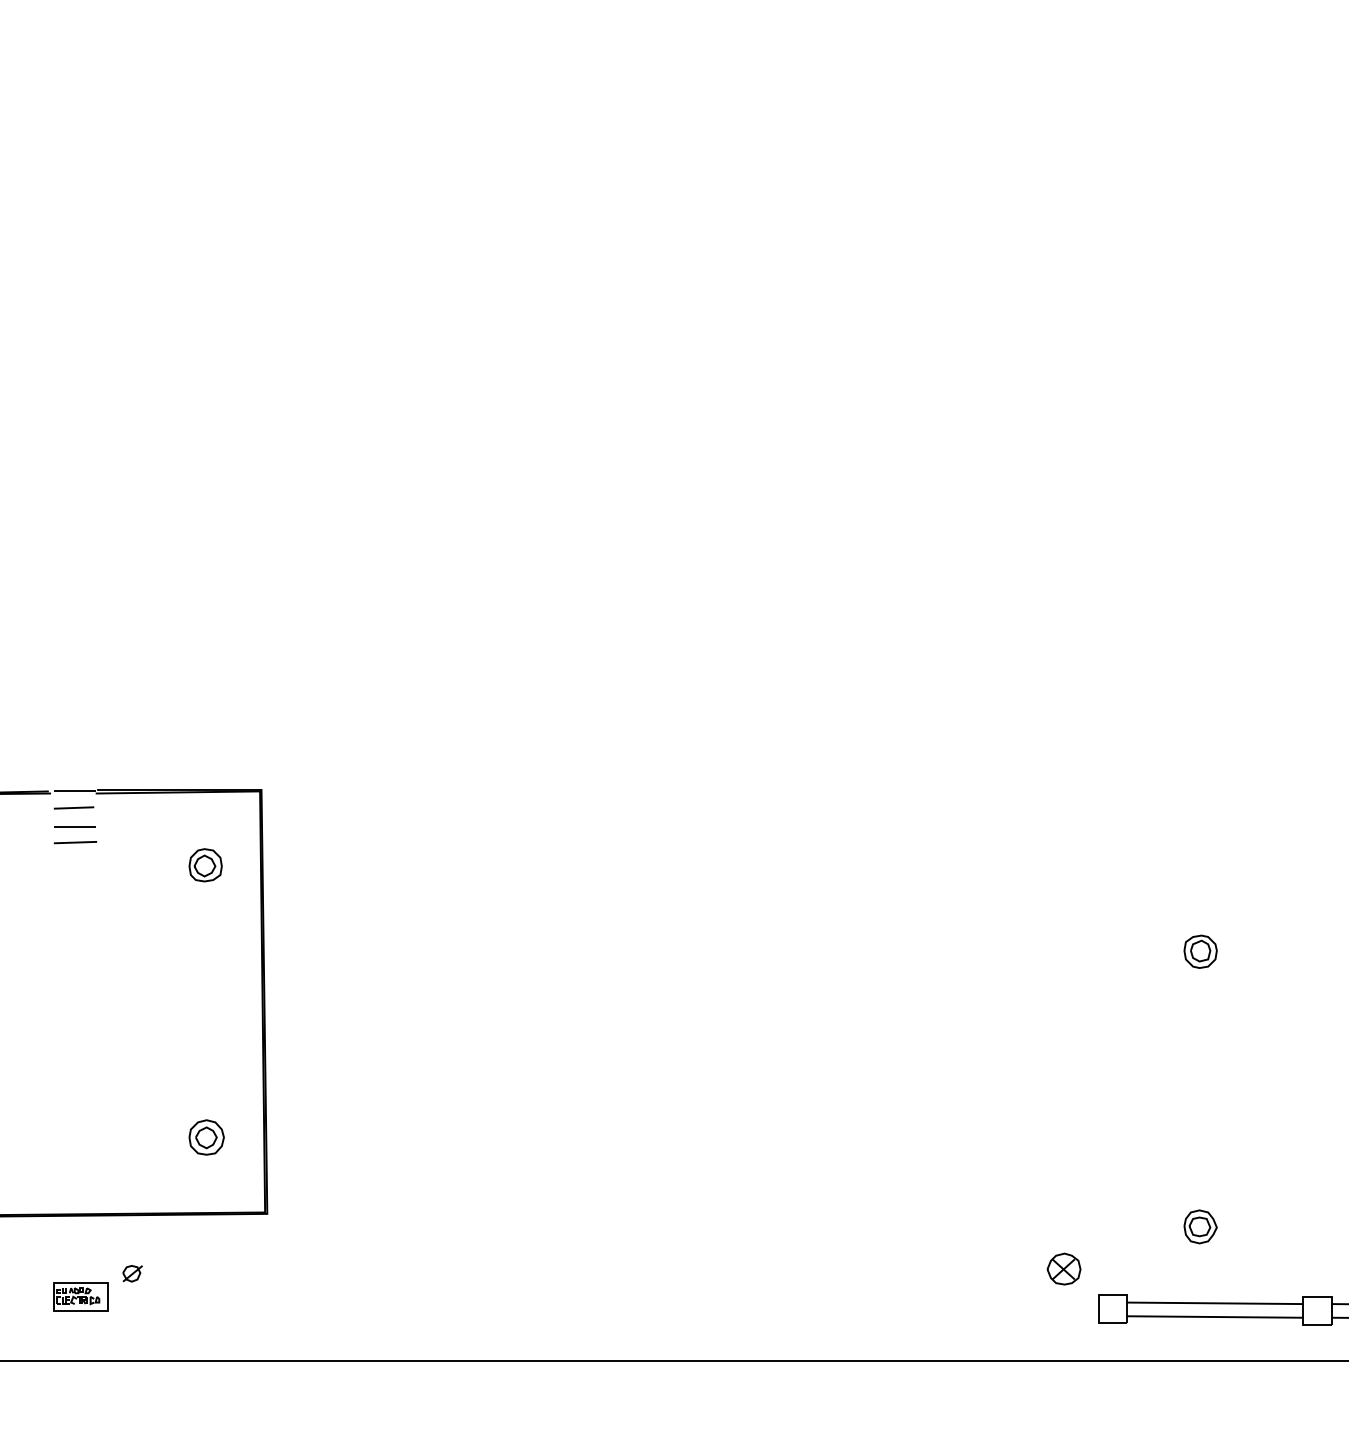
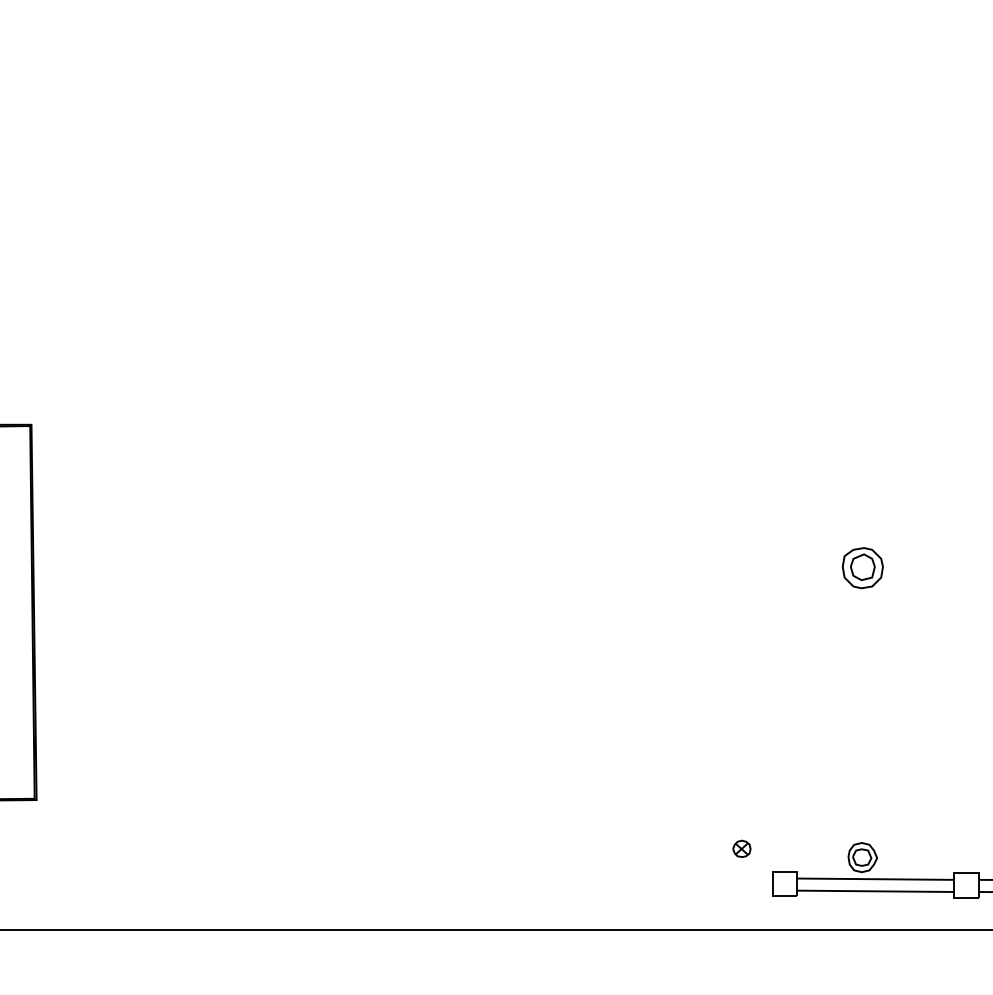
part: (1200, 951) -> (862, 567), size x1.4
part: (1200, 1226) -> (862, 857), moved
part: (1063, 1268) -> (741, 848), size x0.6

